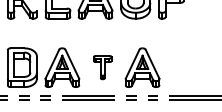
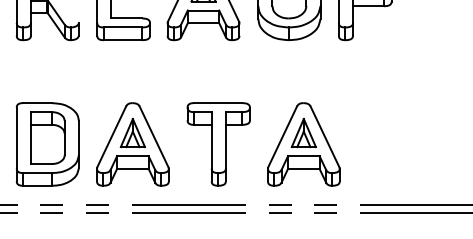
part: (102, 67) -> (218, 143), size x1.67

